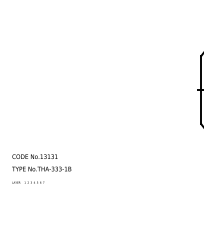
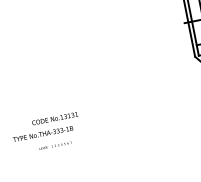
text: (34, 156) -> (54, 118), moved
text: (28, 182) -> (55, 145), moved

